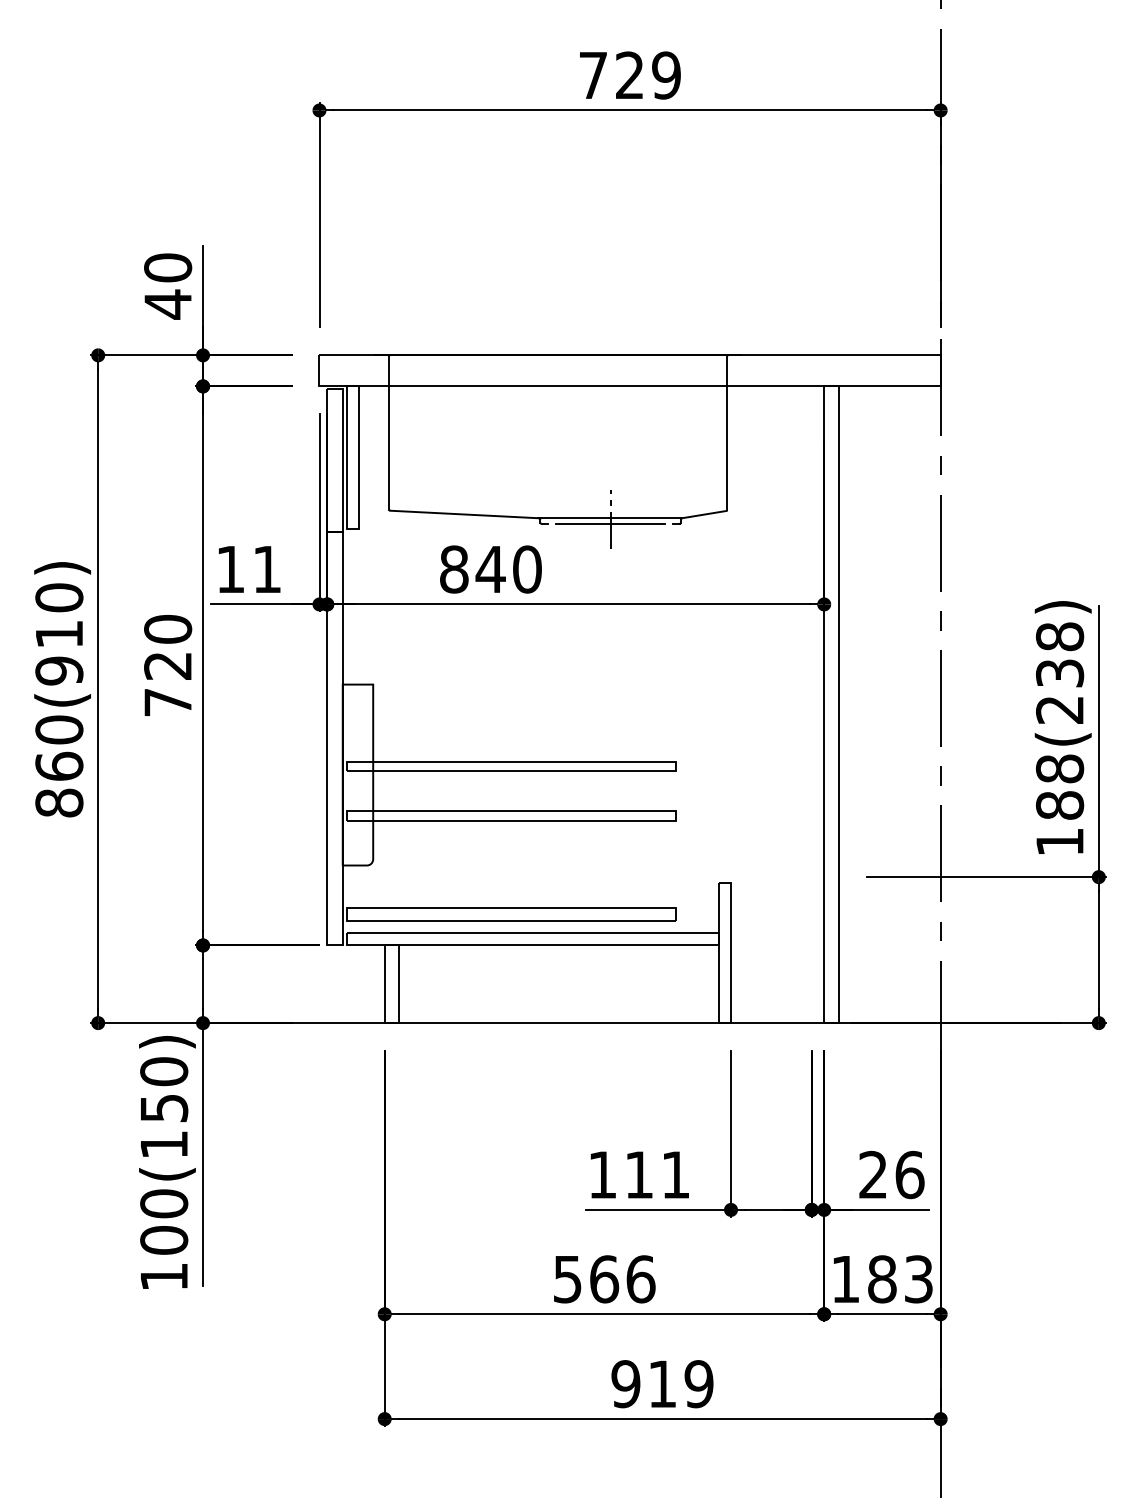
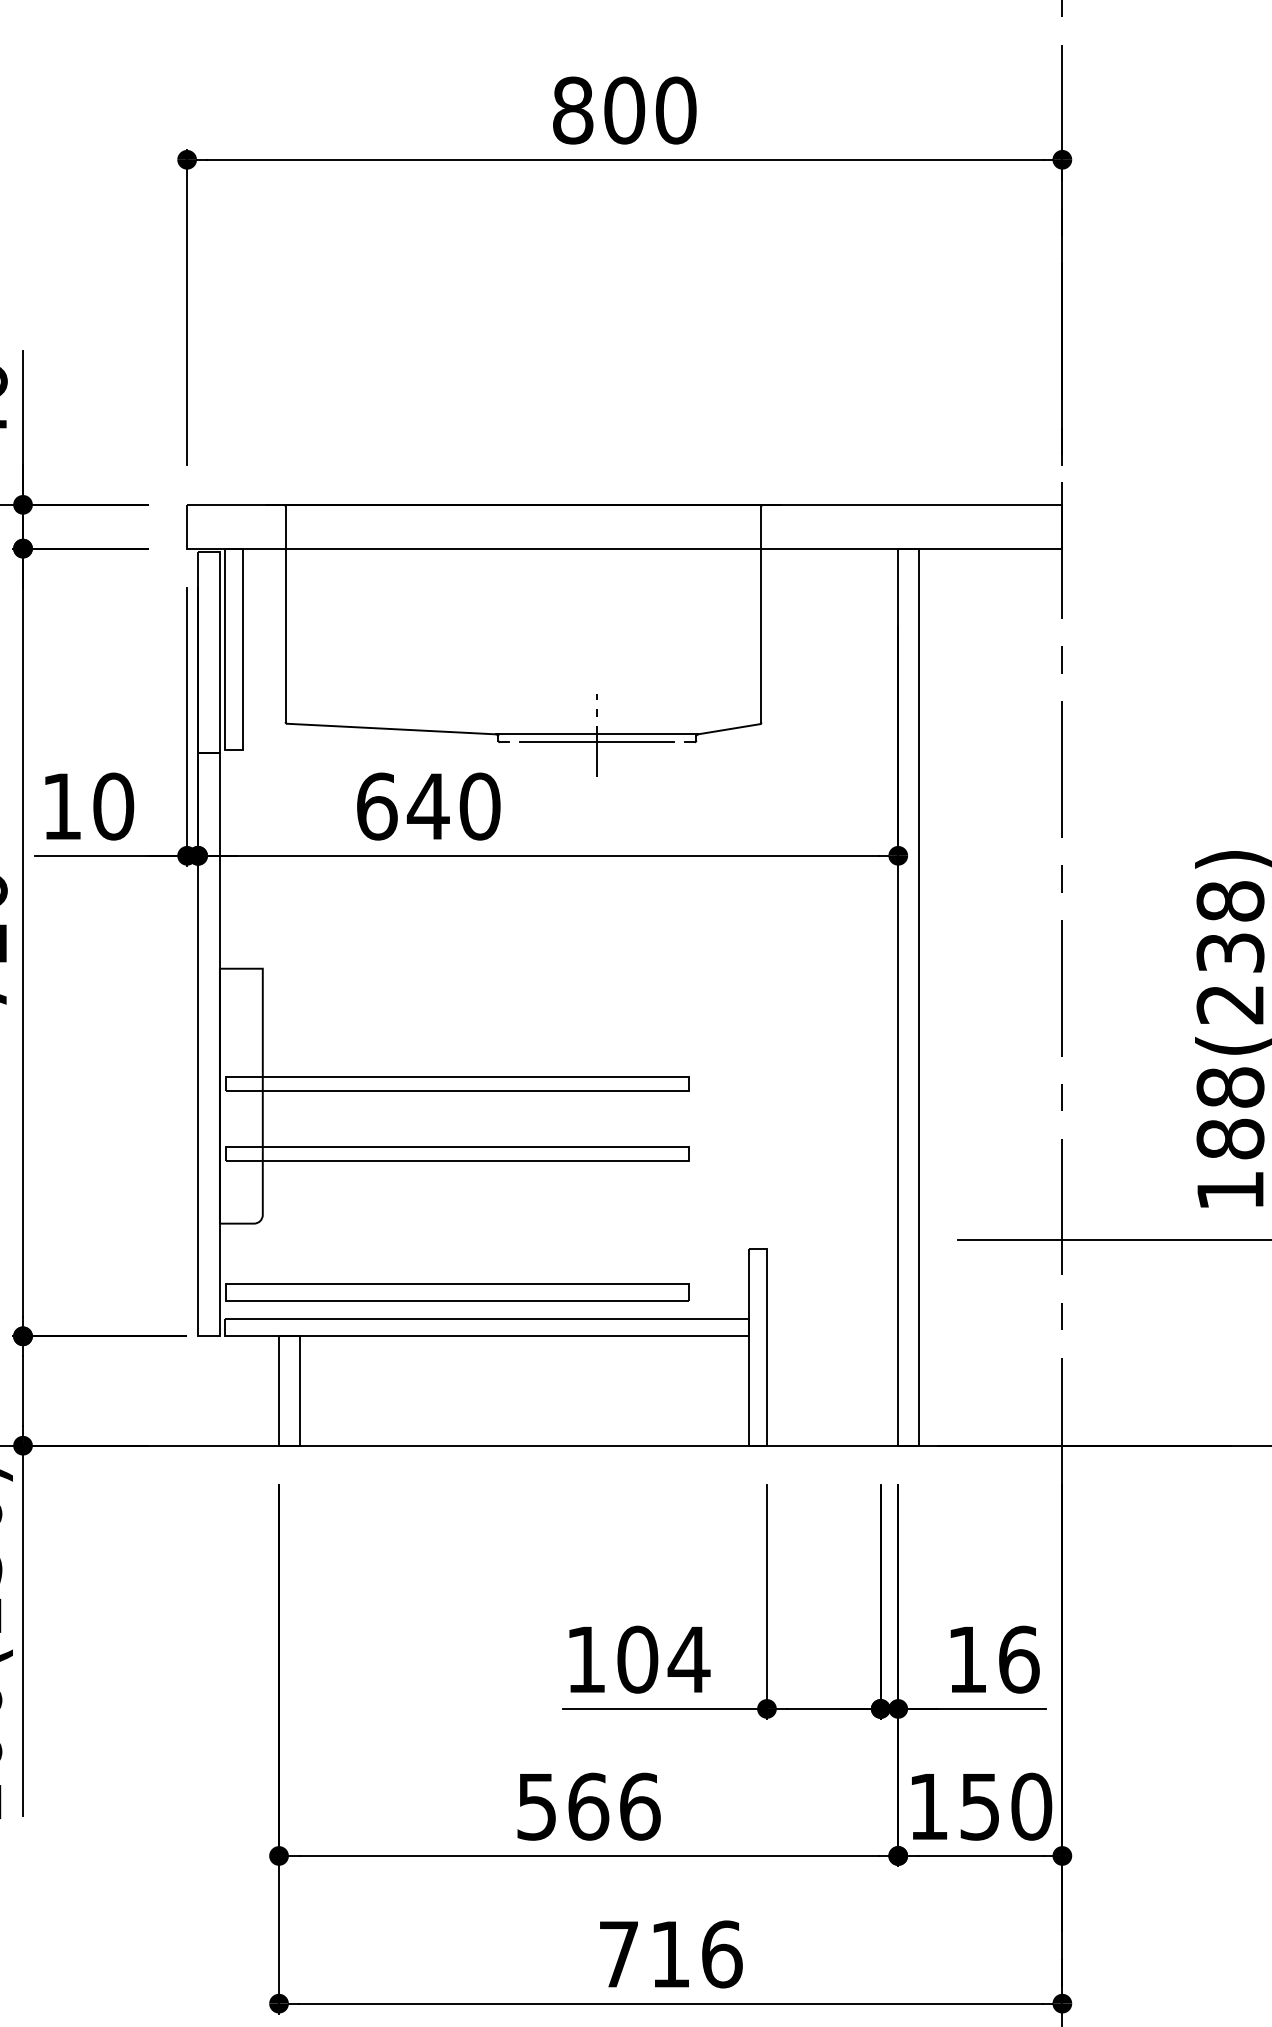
text: (630, 75) -> (625, 110), 729 -> 800
text: (267, 569) -> (113, 806), 11 -> 10
text: (454, 569) -> (377, 806), 840 -> 640
text: (657, 1174) -> (663, 1659), 111 -> 104
text: (872, 1174) -> (966, 1659), 26 -> 16
text: (900, 1279) -> (1005, 1806), 183 -> 150
text: (662, 1384) -> (670, 1954), 919 -> 716

